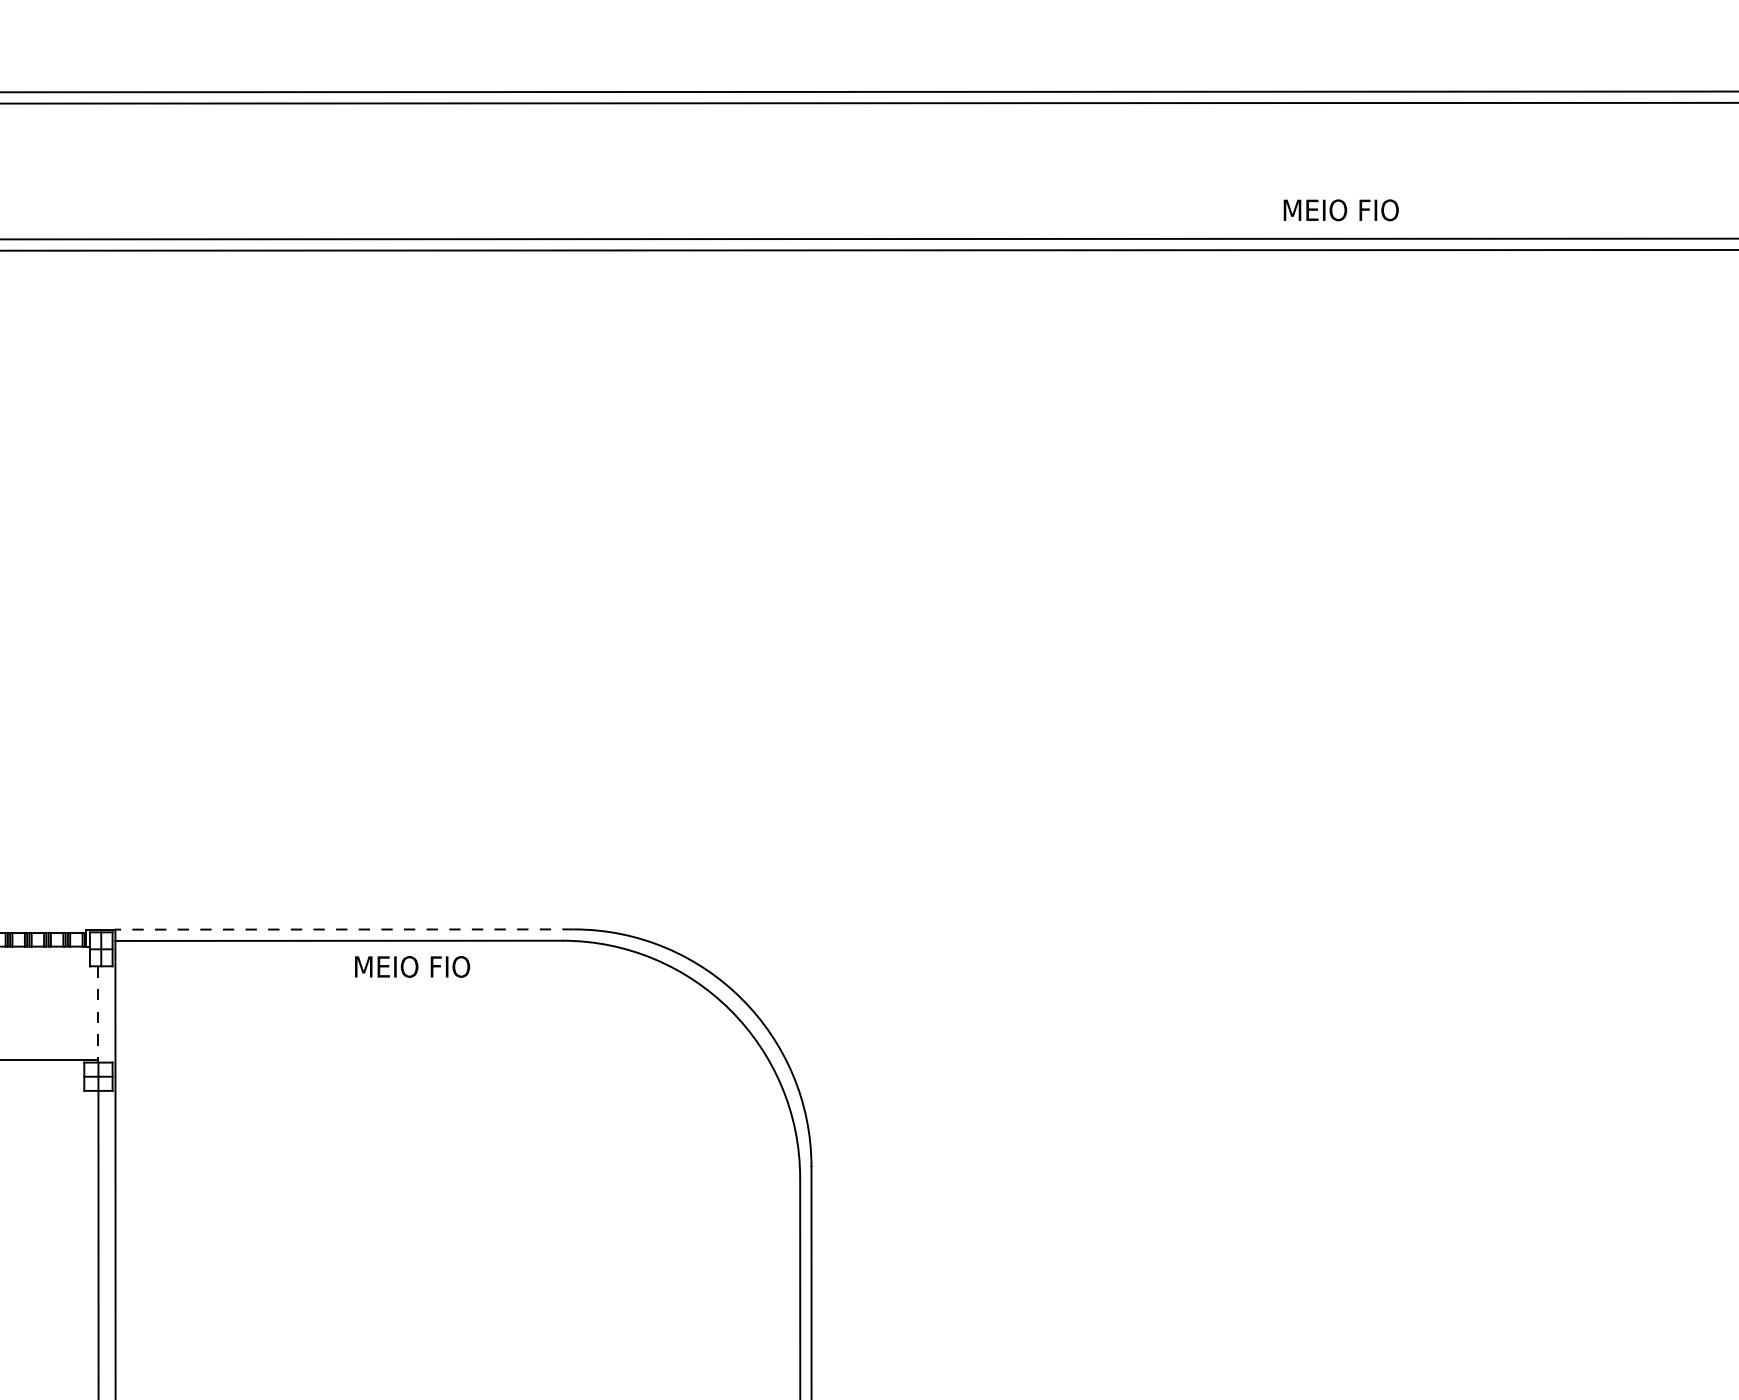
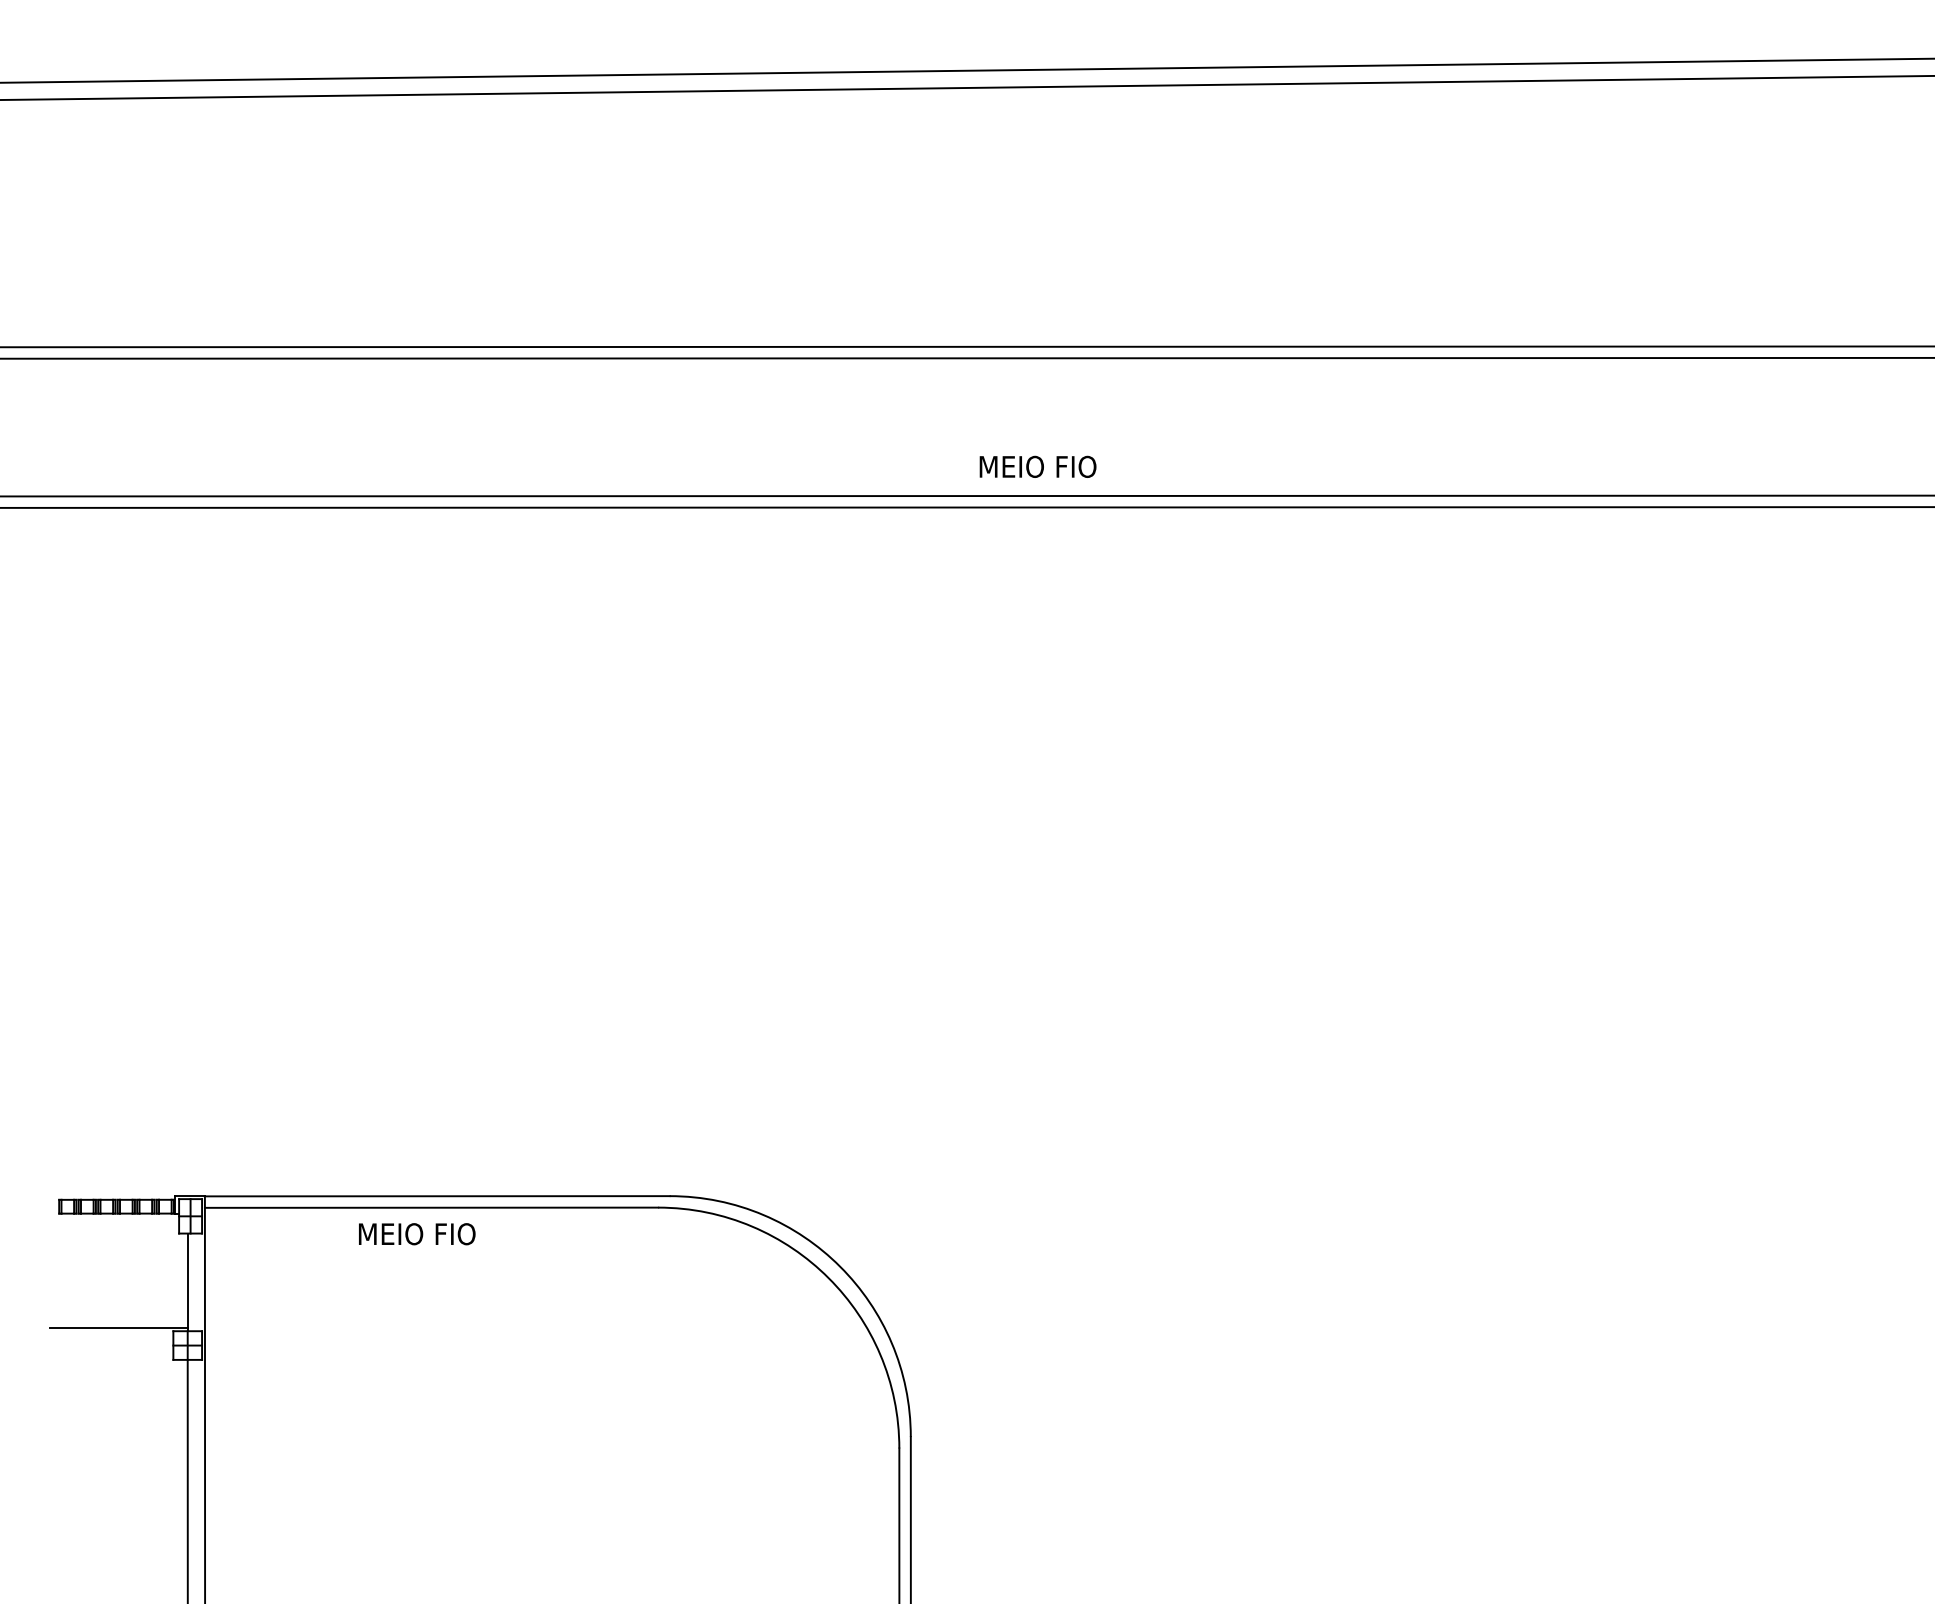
text: (1340, 209) -> (1037, 466), moved
line: (343, 929) -> (436, 1196), dashed -> solid
text: (412, 967) -> (417, 1234), moved
line: (98, 1014) -> (187, 1282), dashed -> solid

